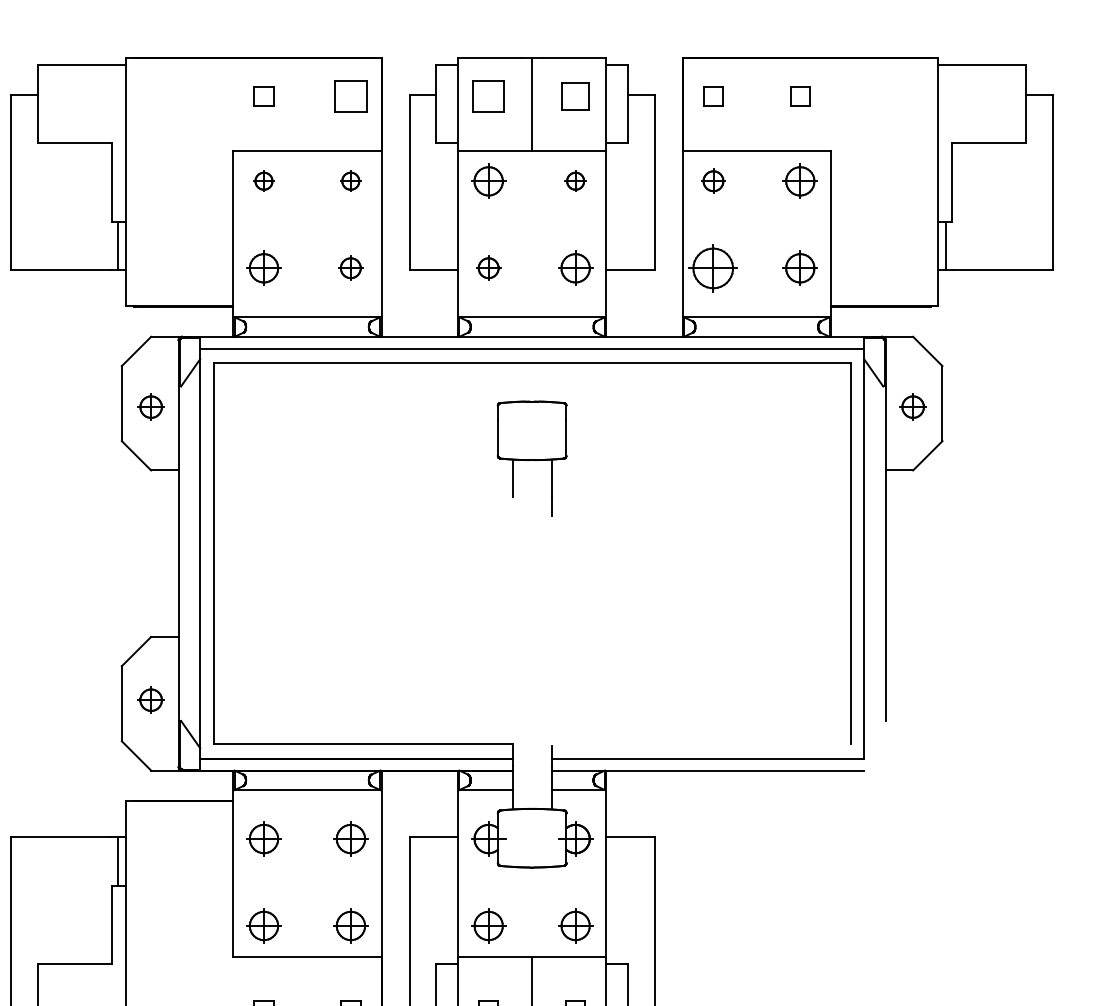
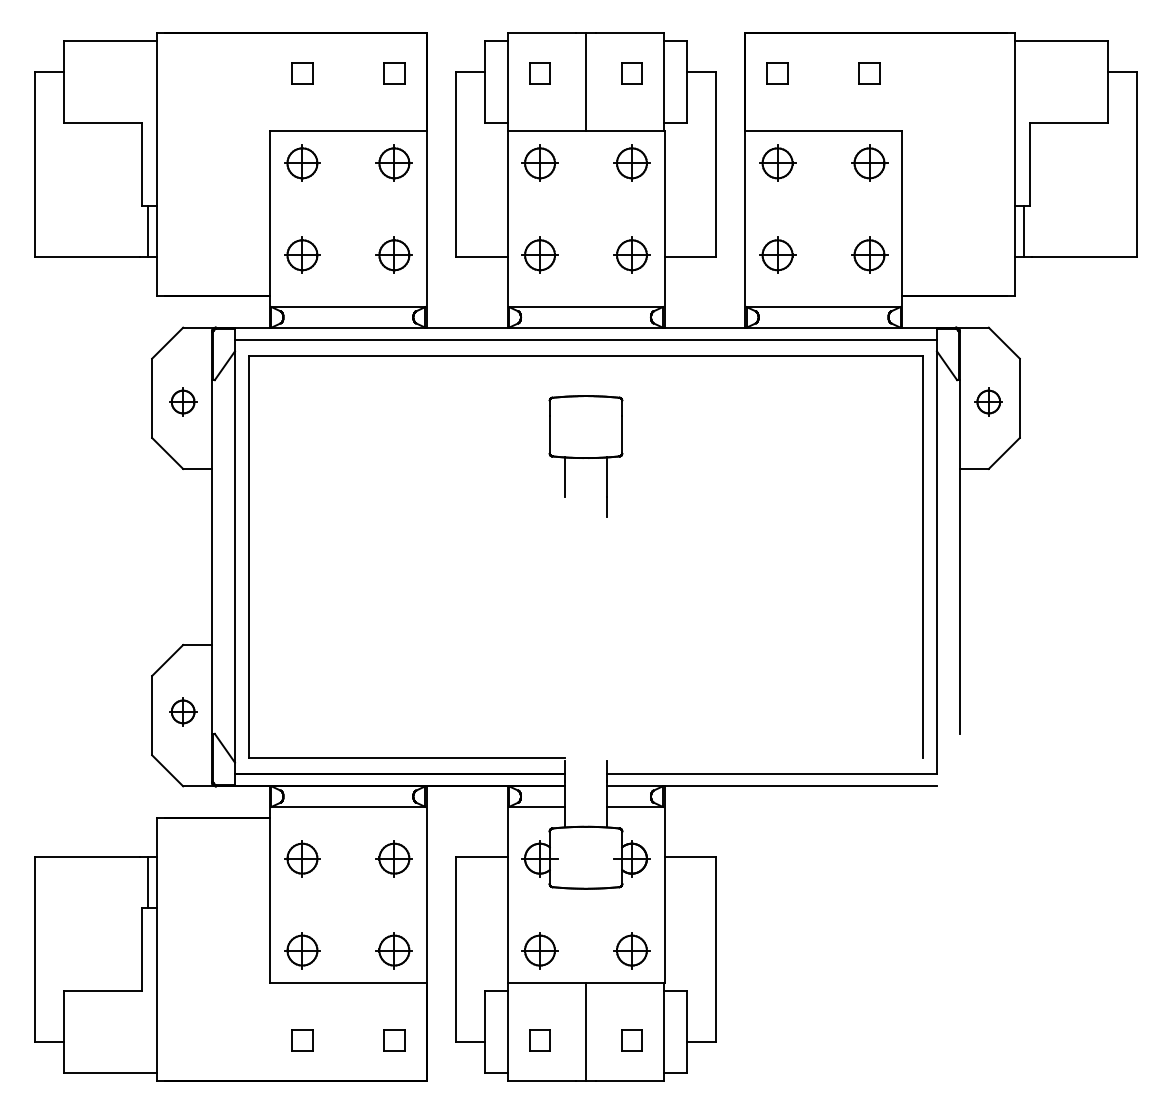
part: (351, 96) -> (394, 73), size x0.62
part: (488, 96) -> (539, 73), size x0.62
part: (575, 96) -> (631, 73), size x0.71
part: (264, 180) -> (302, 162), size x1.67
part: (350, 180) -> (393, 162), size x1.67
part: (575, 180) -> (631, 162), size x1.67
part: (713, 180) -> (777, 162), size x1.43
part: (350, 267) -> (393, 254), size x1.43
part: (488, 267) -> (539, 254), size x1.43
part: (713, 267) -> (777, 254), size x0.71

